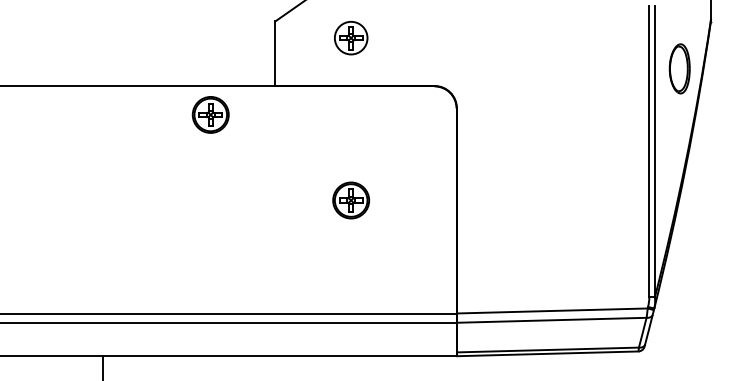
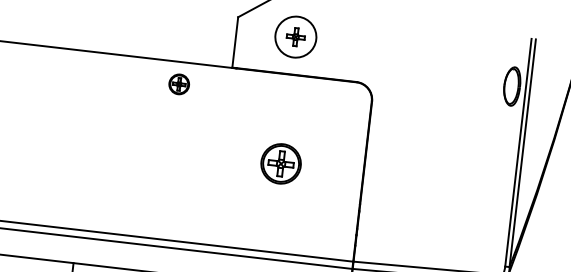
circle: (350, 37) -> (295, 36), size x1.6
part: (679, 68) -> (512, 86), moved
part: (210, 114) -> (179, 84), size x0.7
part: (351, 200) -> (281, 163), size x1.4

